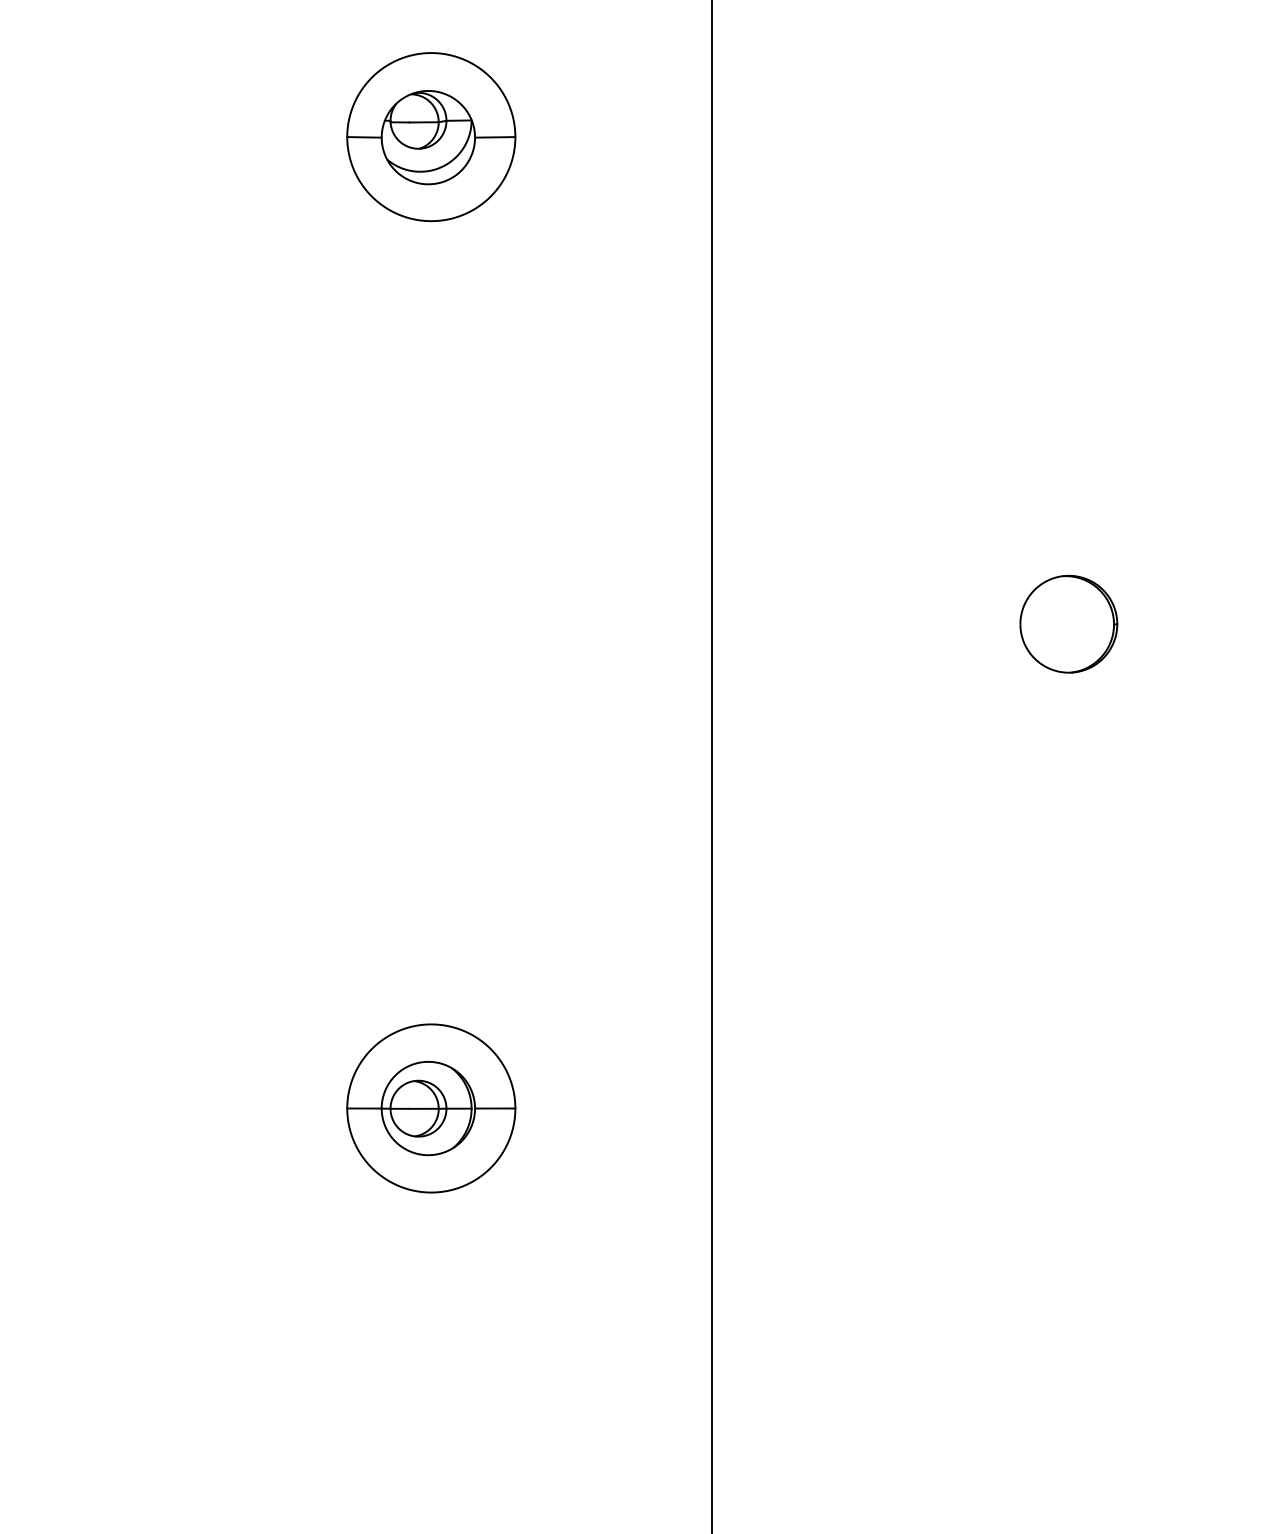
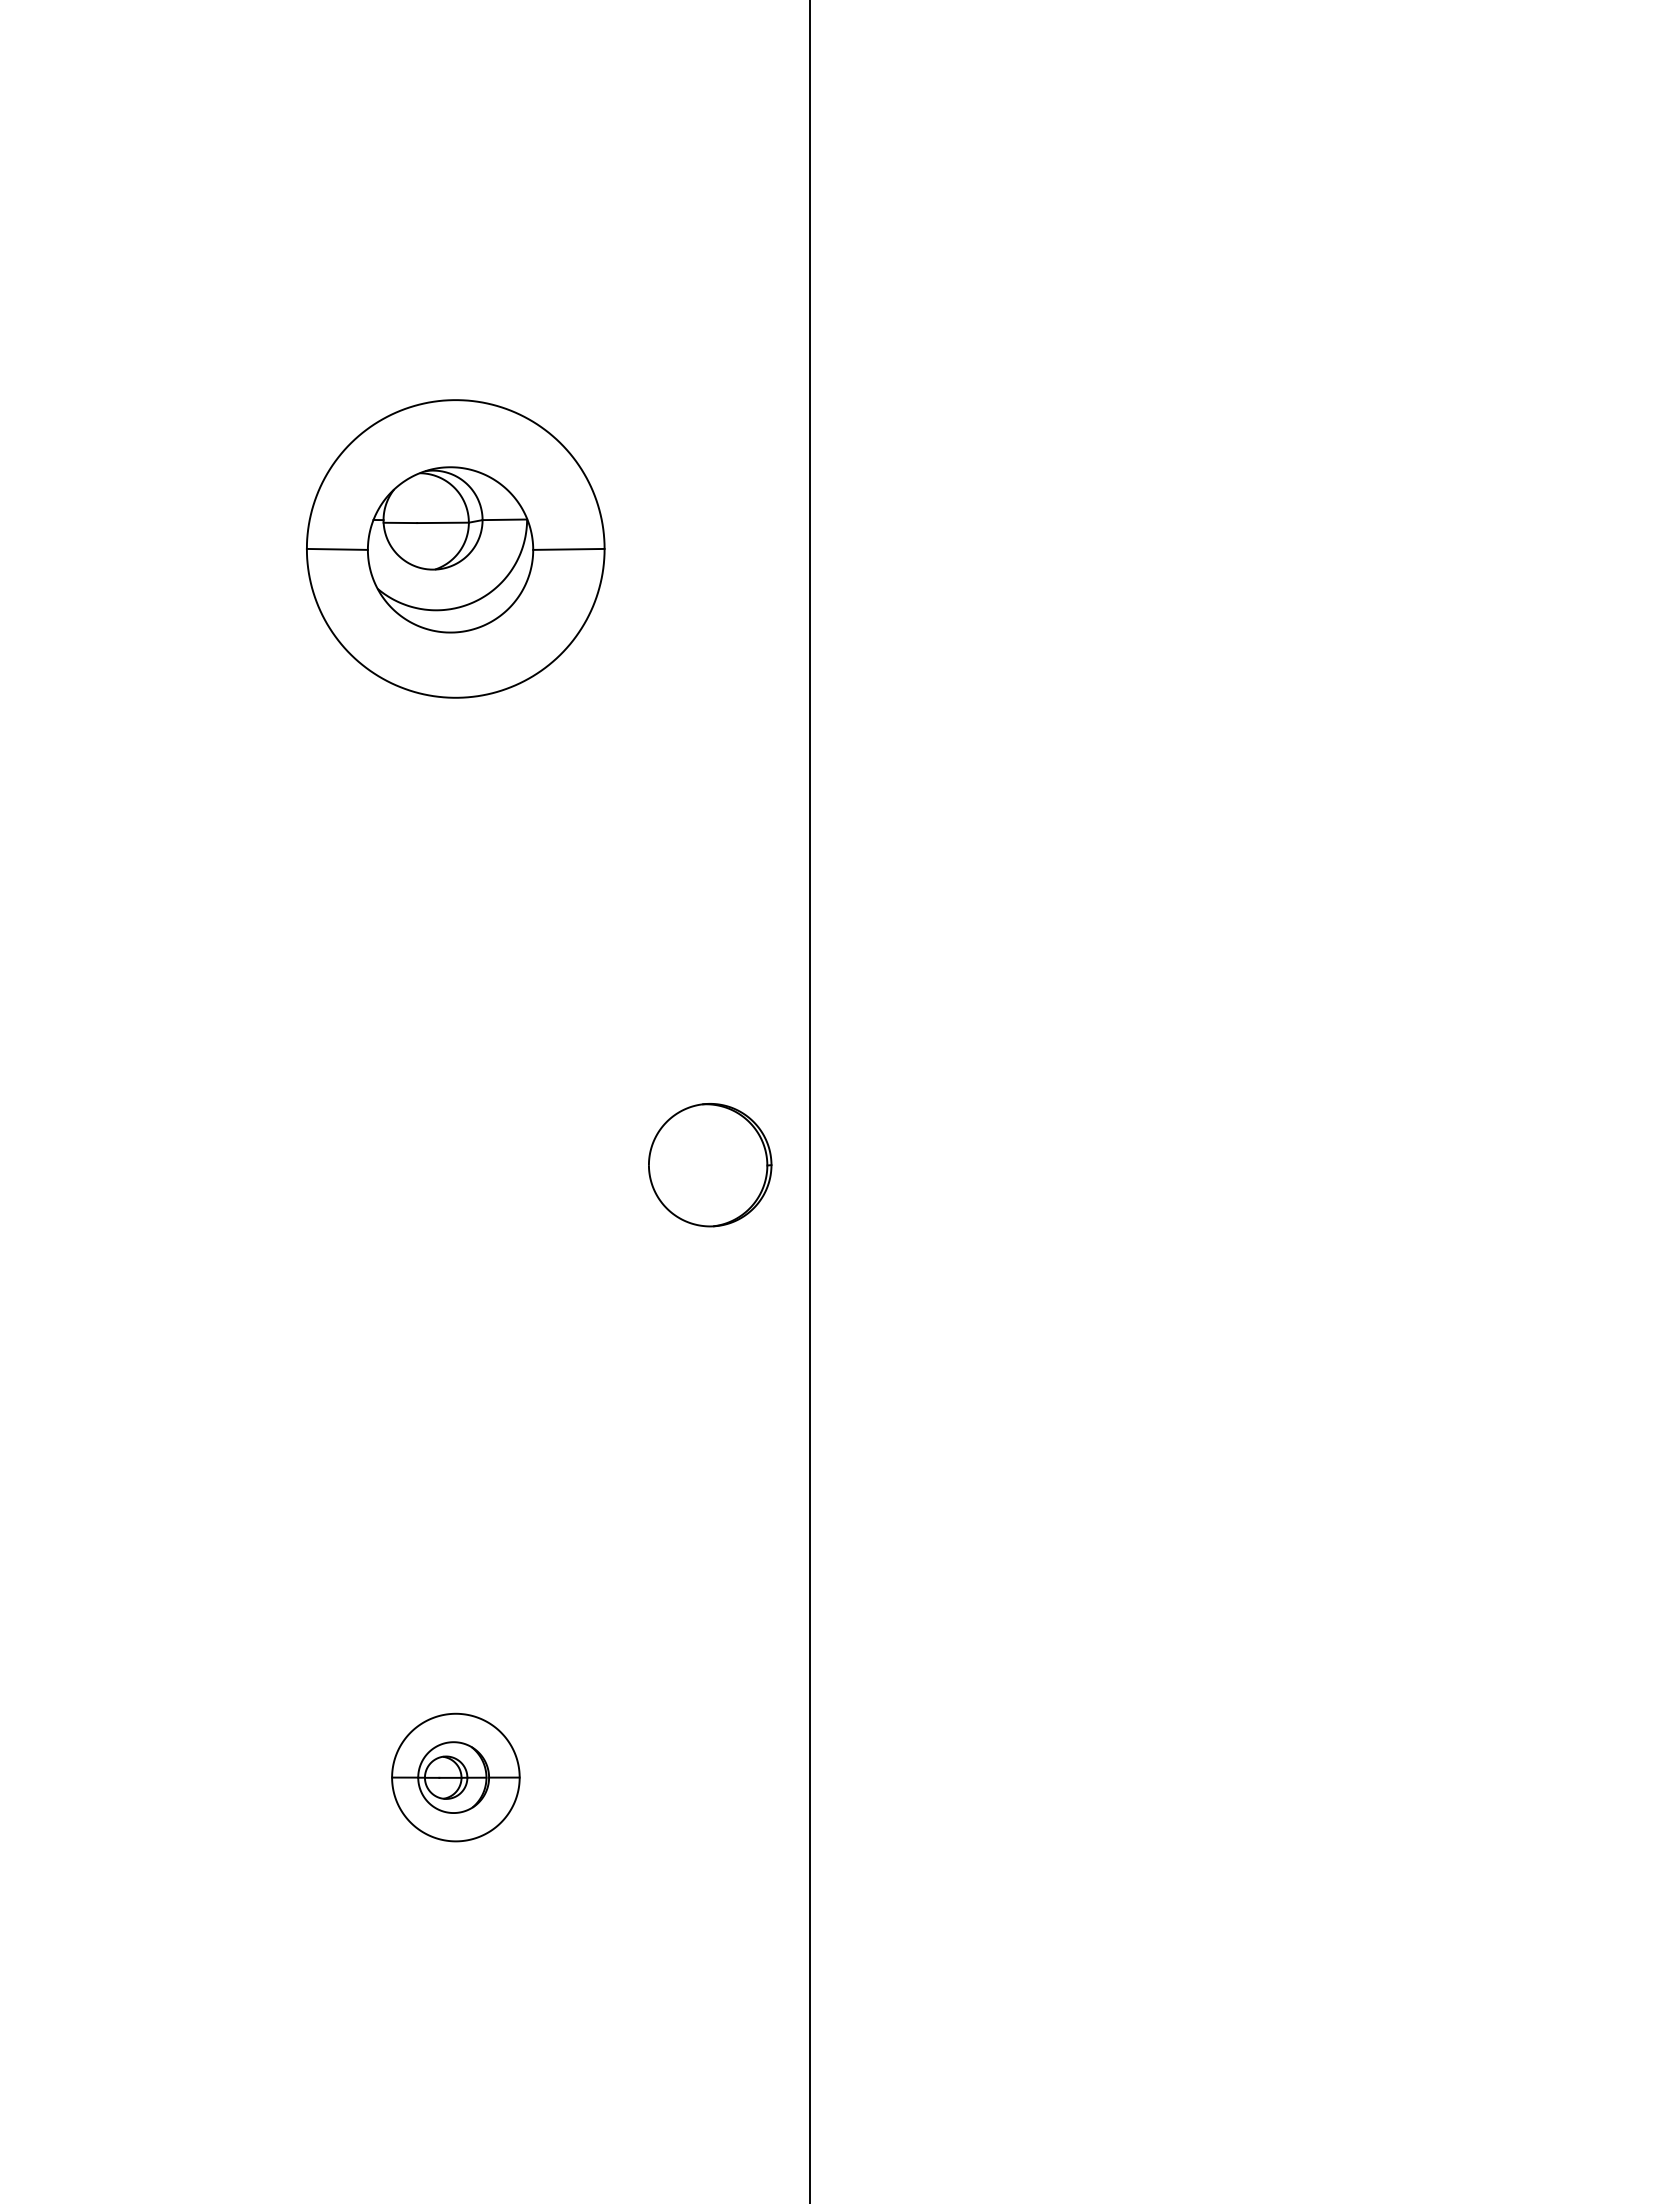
part: (431, 136) -> (455, 548), size x1.4
part: (1069, 624) -> (710, 1165), moved
part: (431, 1108) -> (455, 1777), size x0.6

